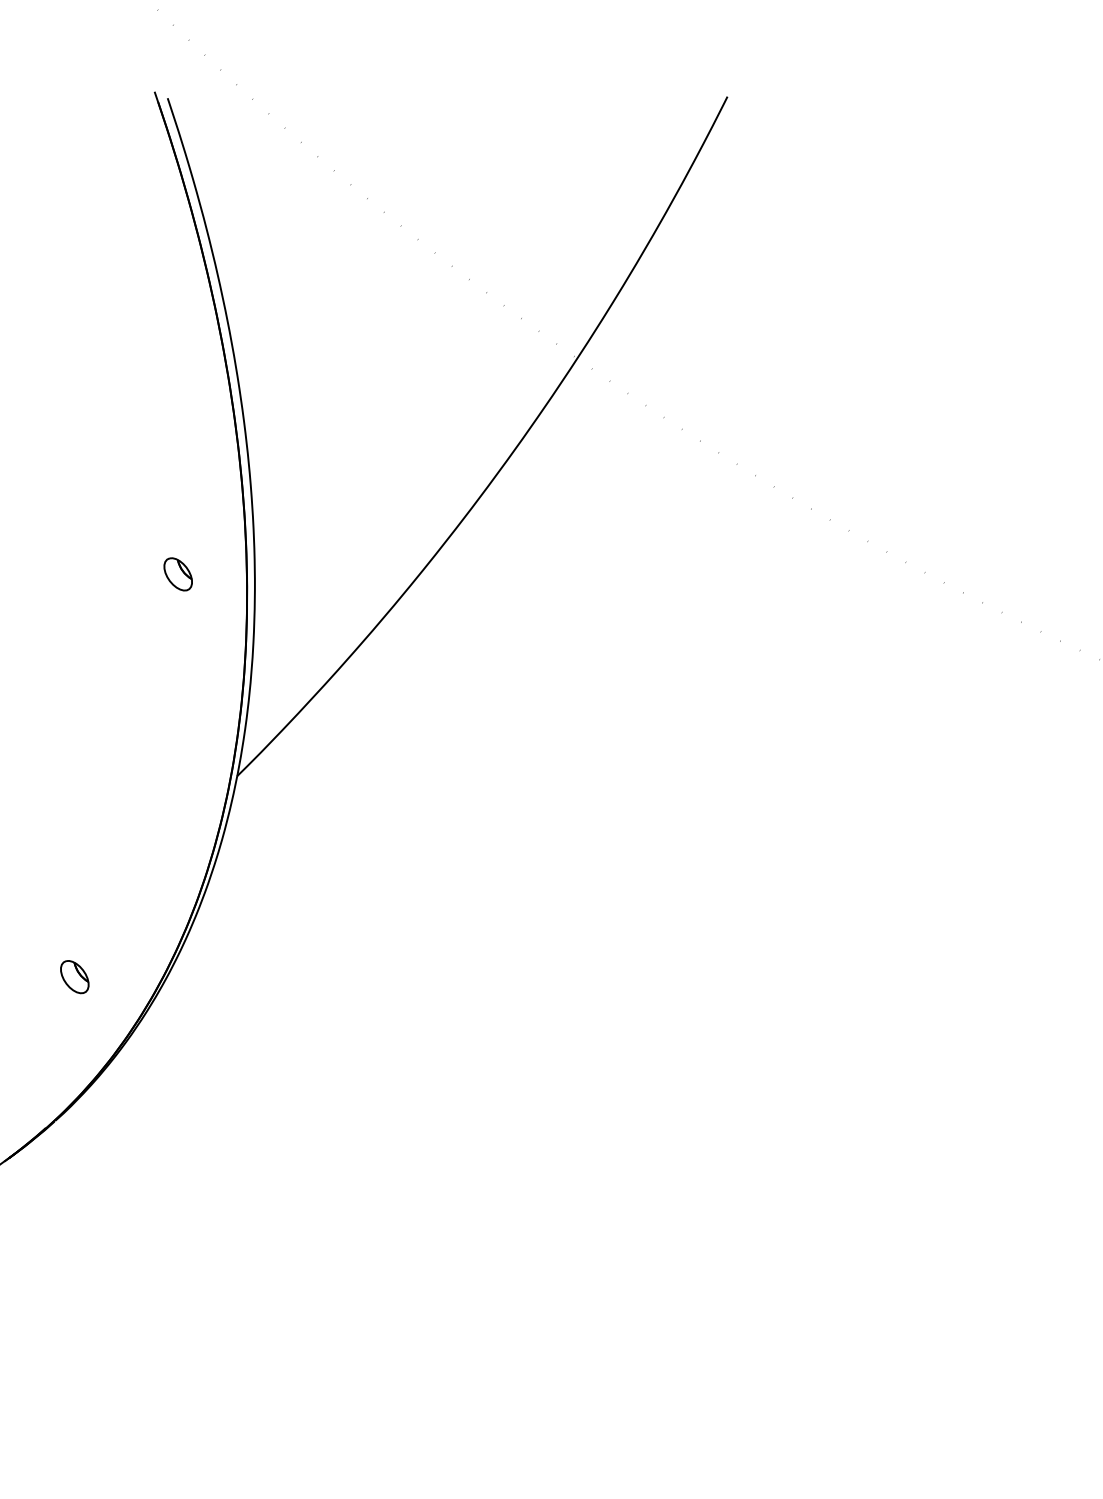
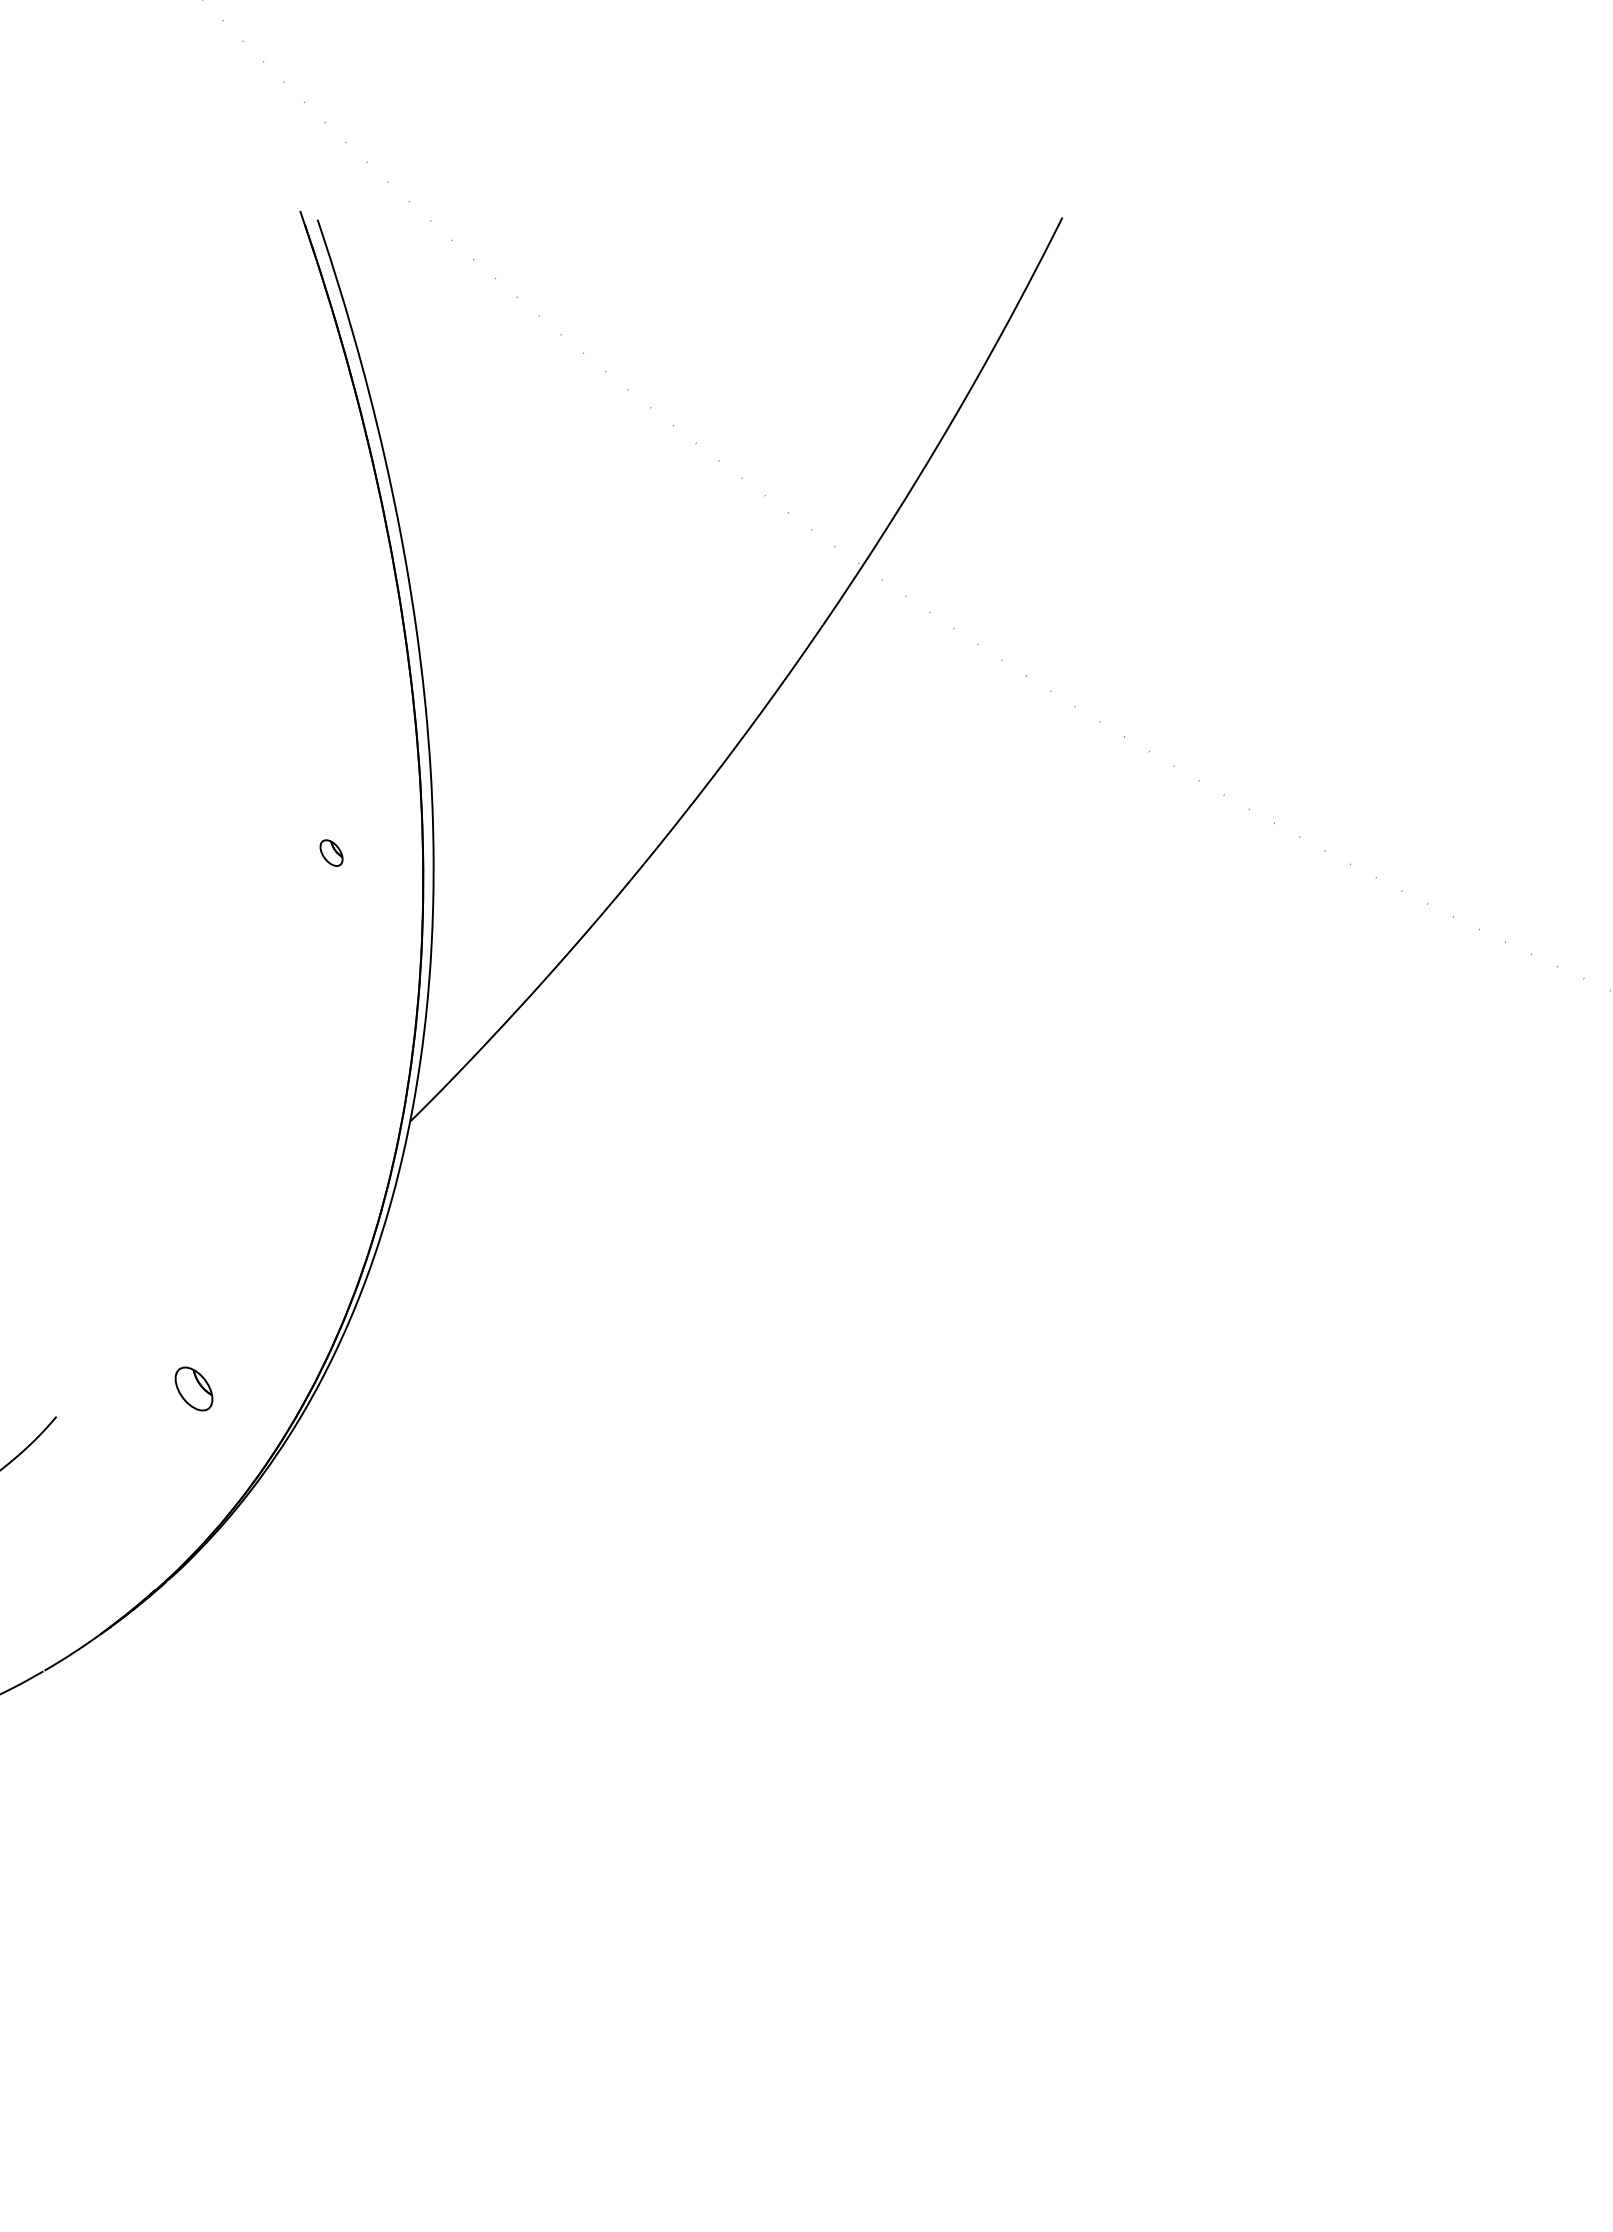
part: (178, 573) -> (331, 852), size x0.6

